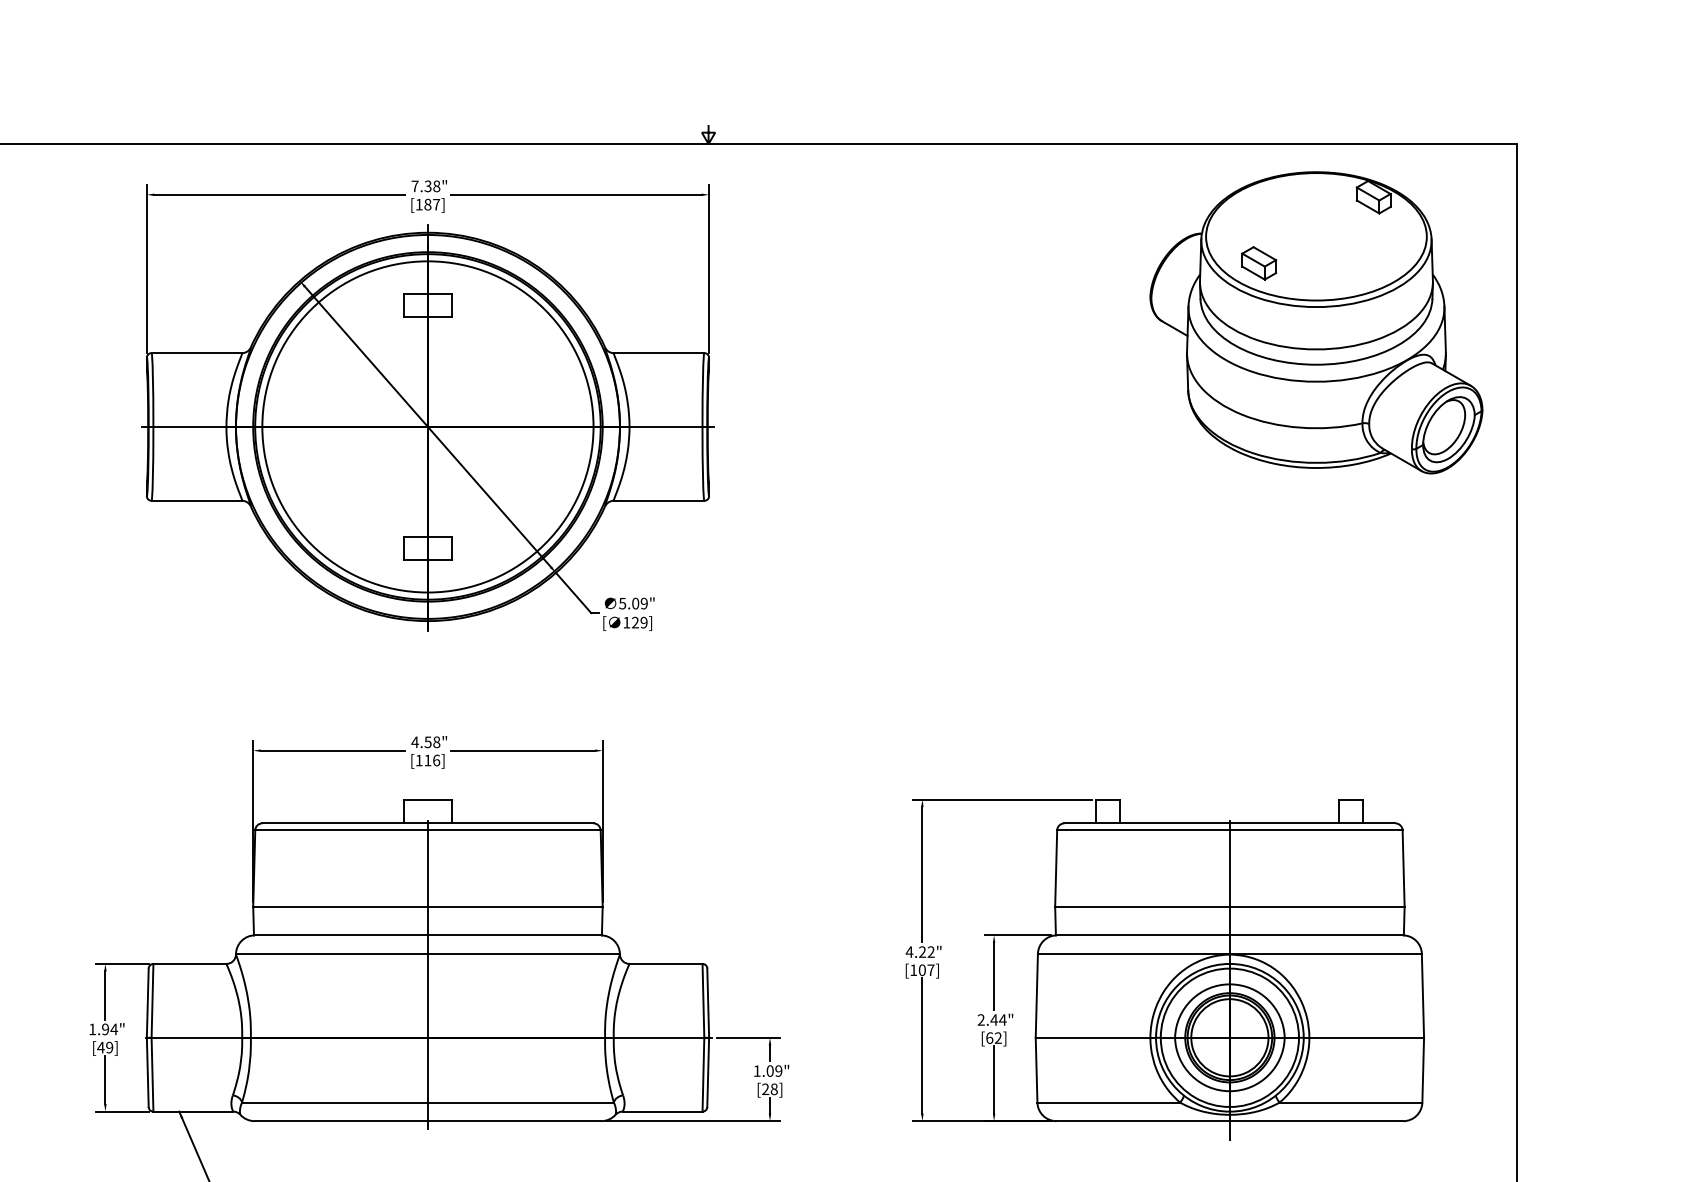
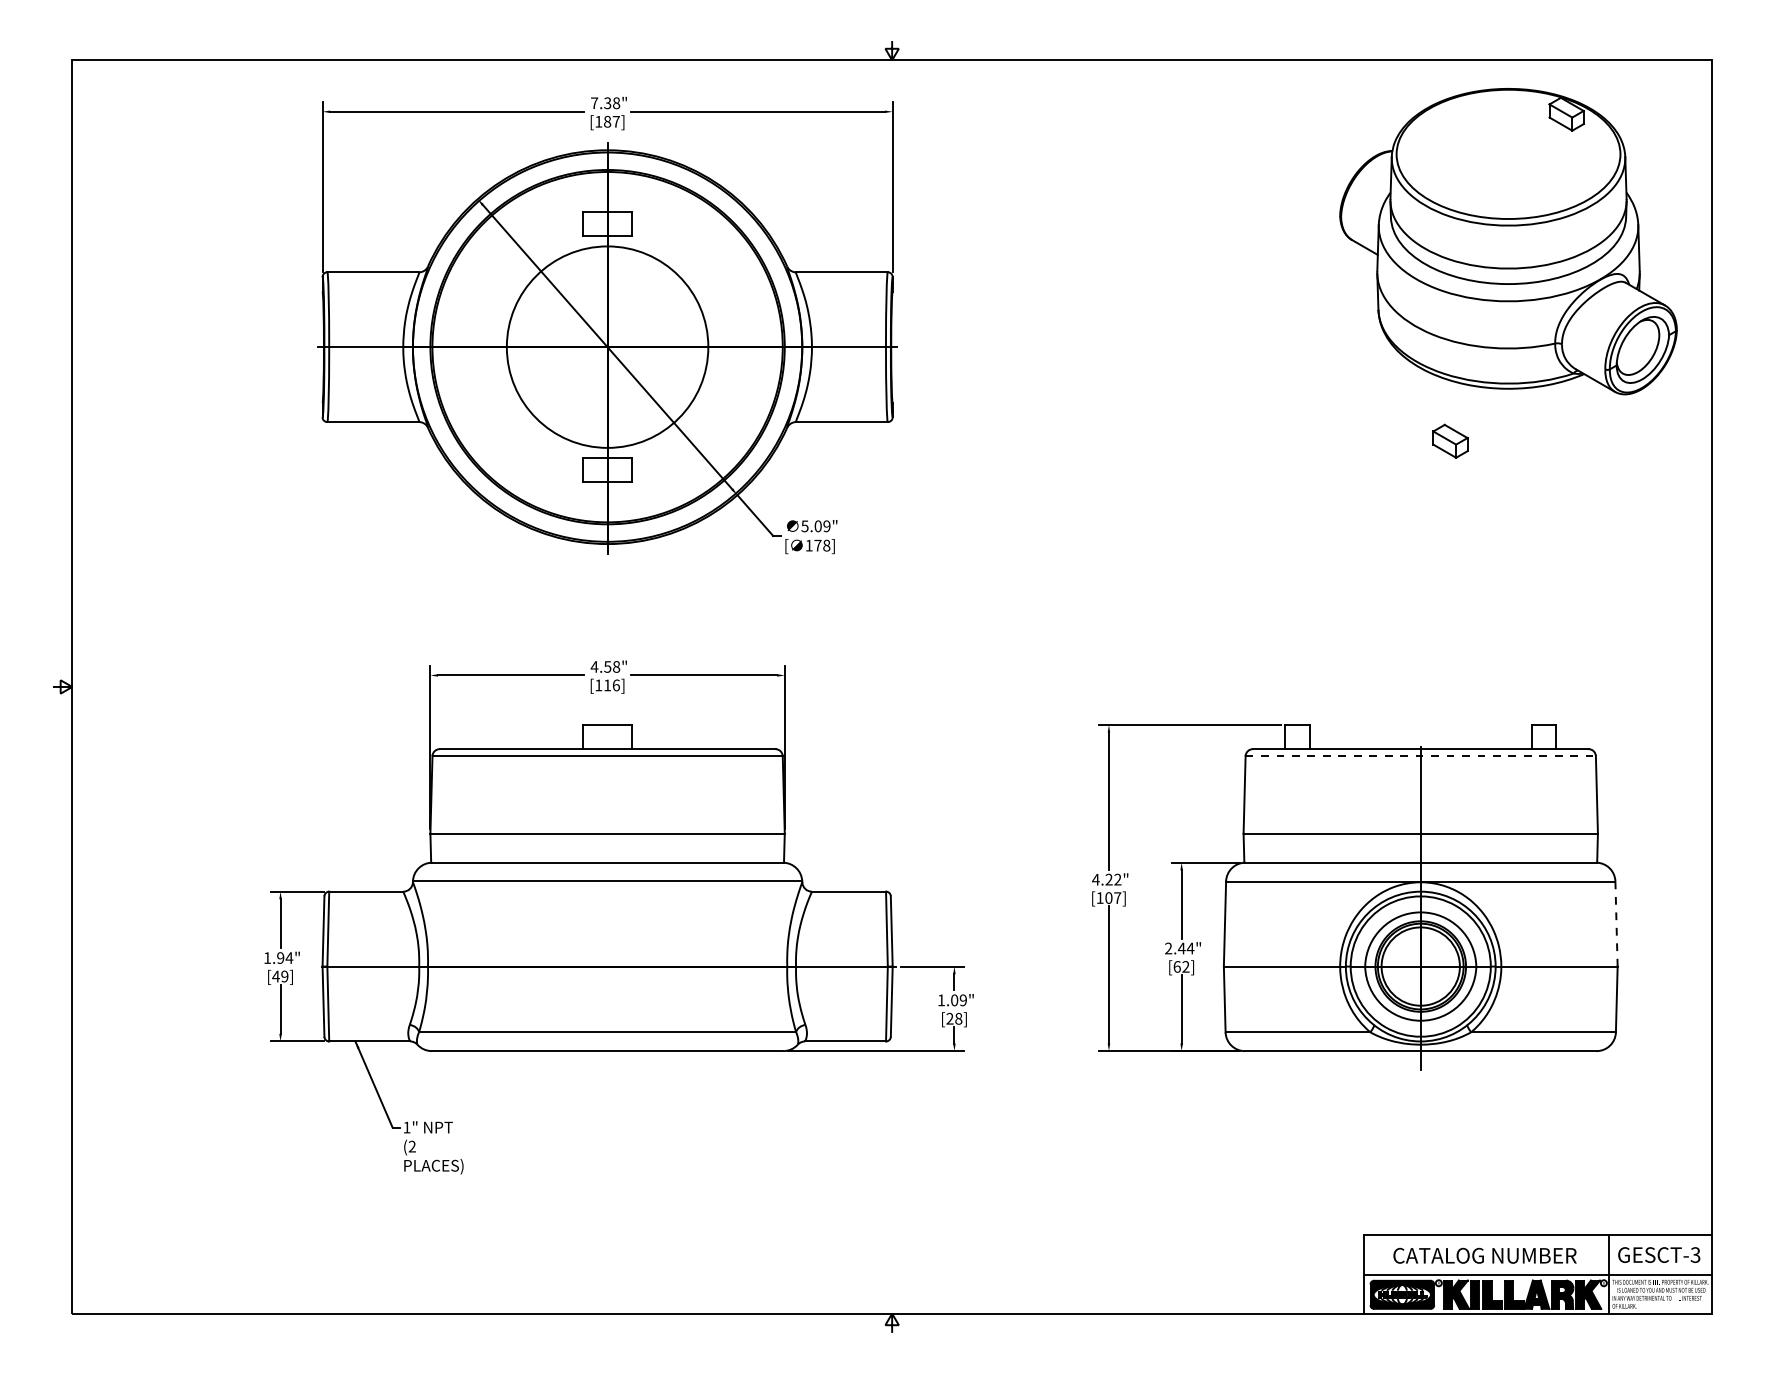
part: (1259, 262) -> (1450, 440), moved
circle: (427, 427) -> (607, 347), size x0.6
text: (639, 622) -> (822, 545), 129] -> 178]
line: (1230, 830) -> (1421, 756), solid -> dashed
line: (427, 974) -> (607, 902), removed
line: (1422, 996) -> (1616, 924), solid -> dashed

